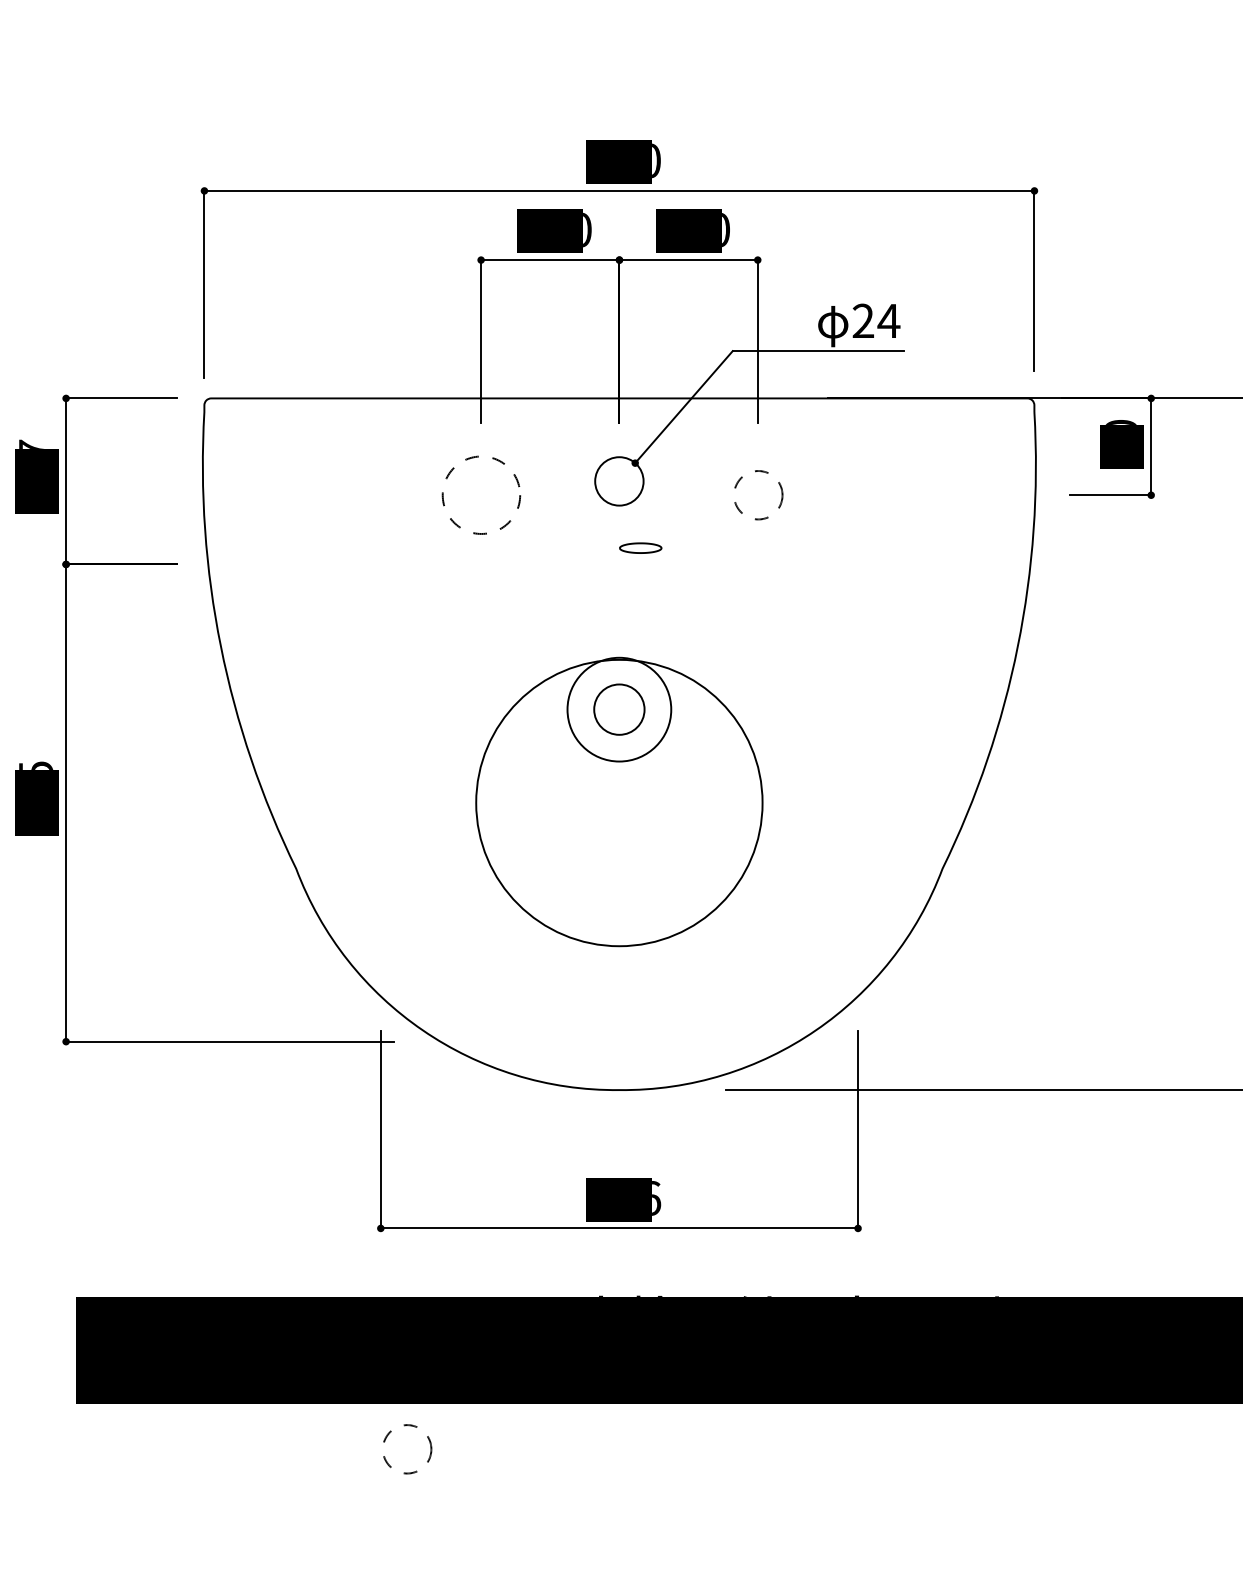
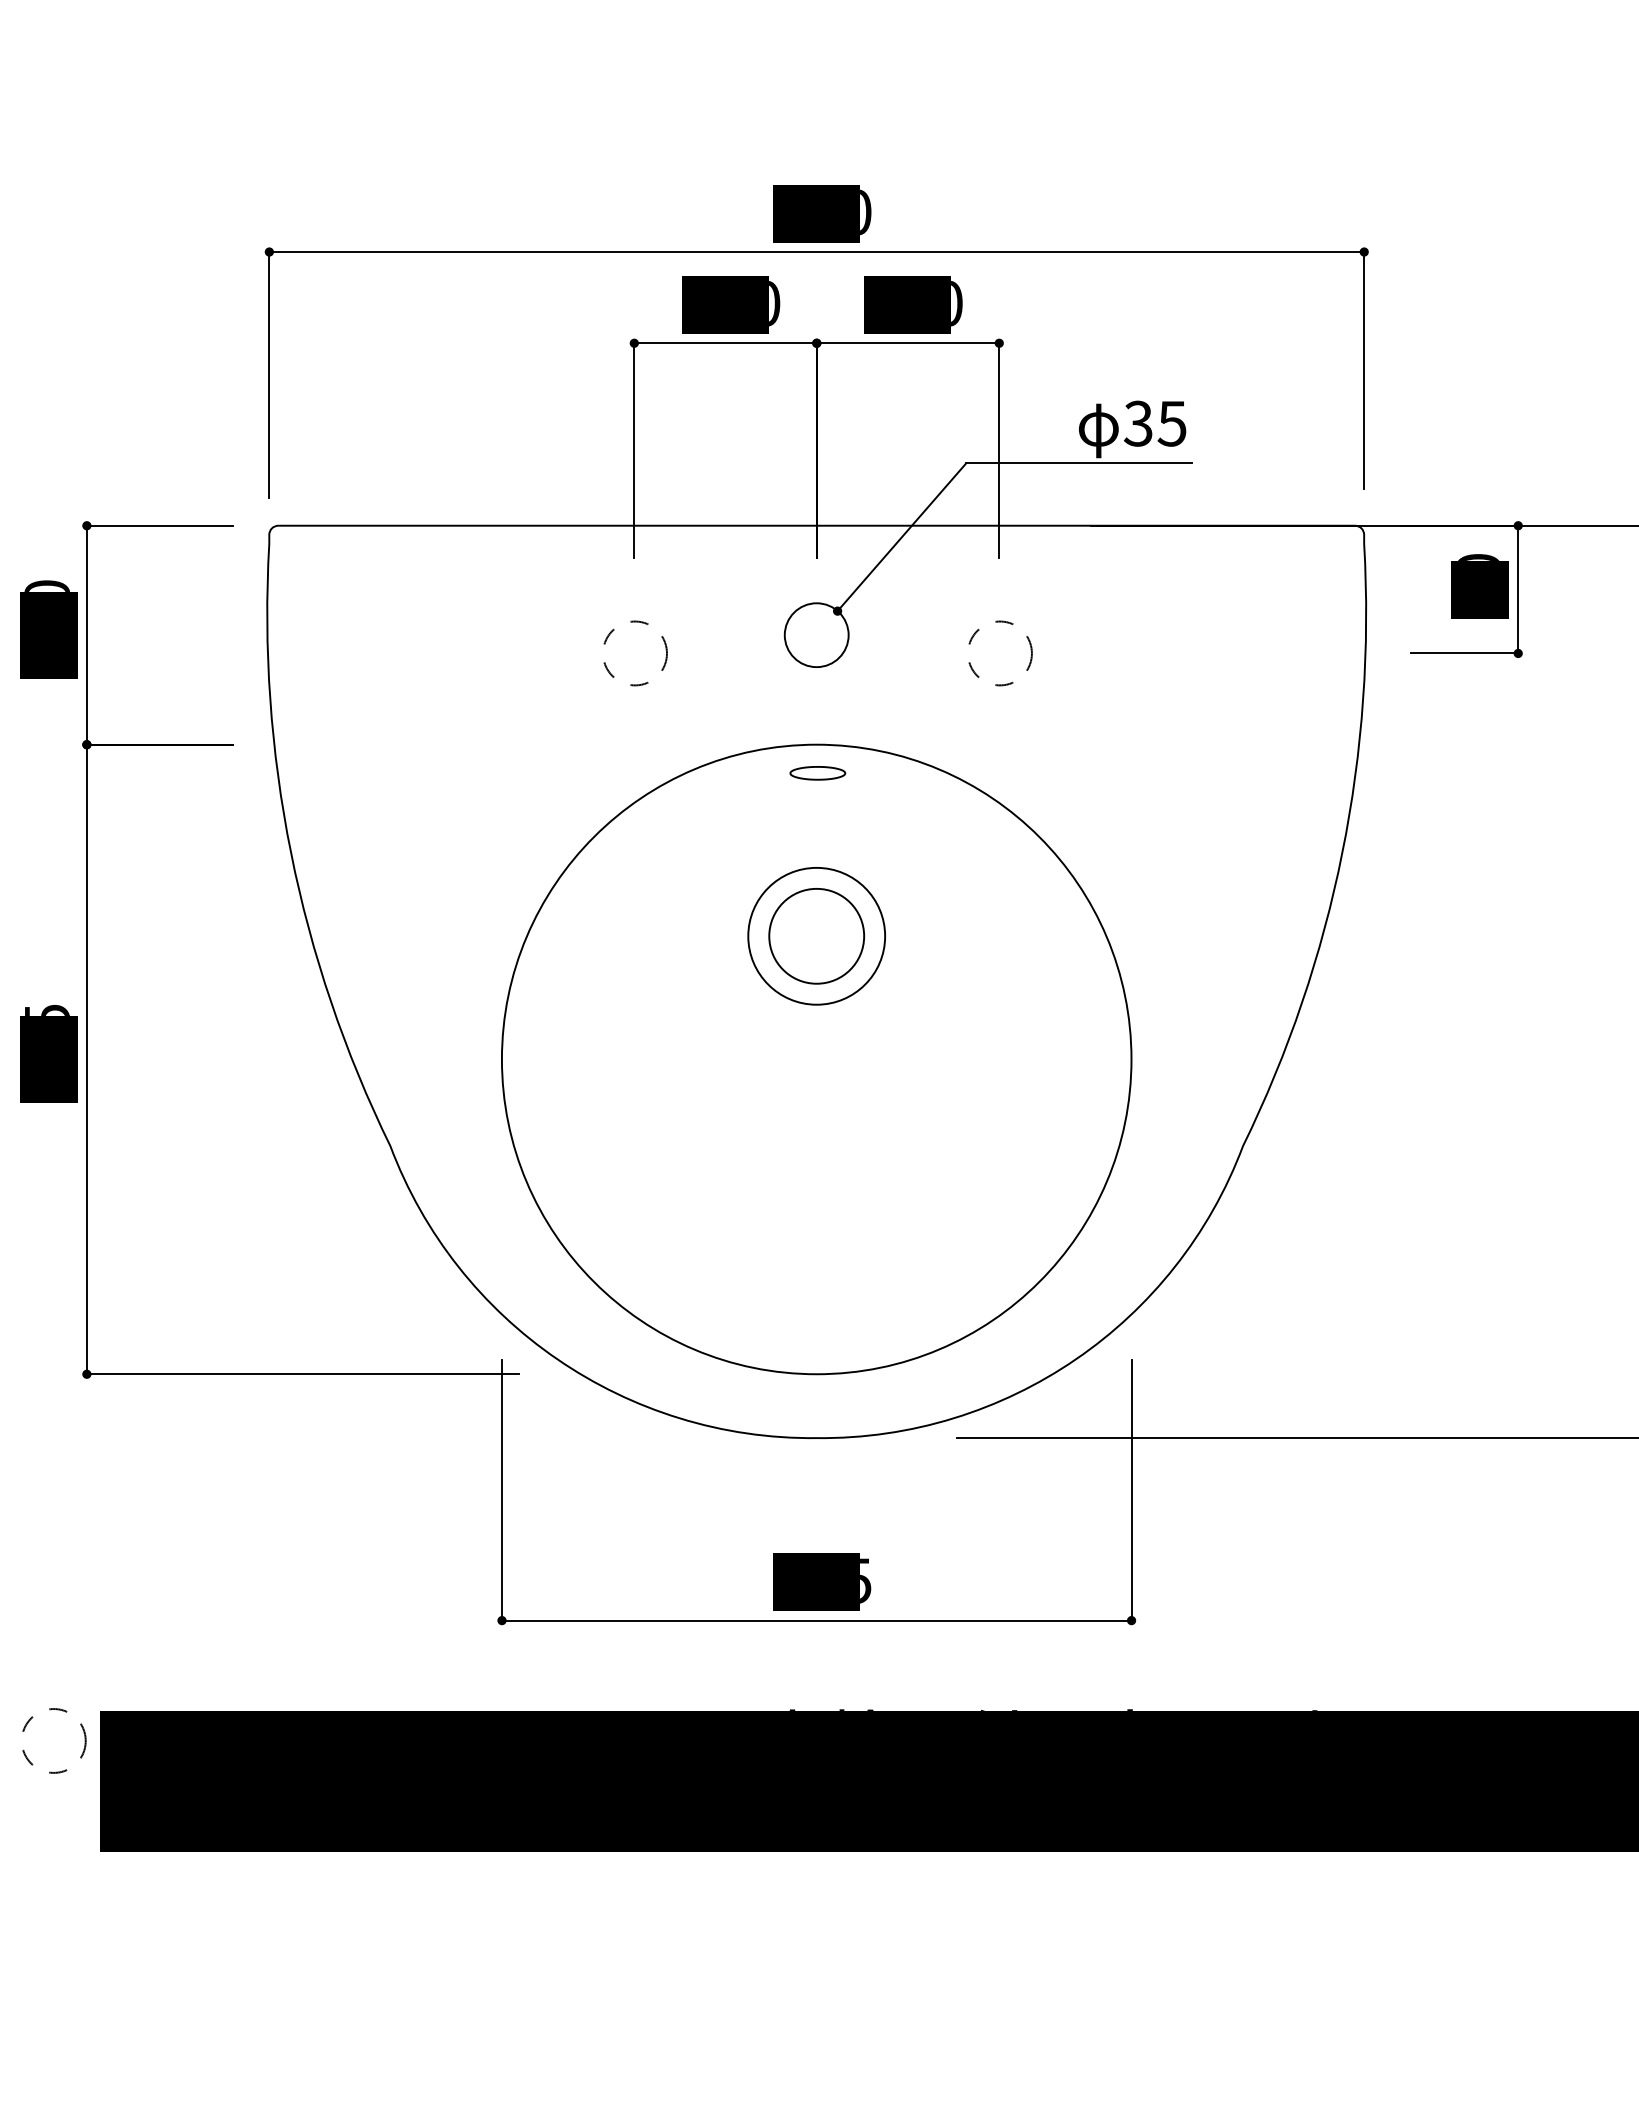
text: (876, 320) -> (1155, 423), 24 -> 35
text: (35, 443) -> (46, 585), 167 -> 120
circle: (482, 495) -> (635, 653), size x0.62
part: (640, 548) -> (817, 773), moved
circle: (619, 709) -> (816, 935), size x1.43
circle: (619, 803) -> (816, 1059), size x1.67
text: (656, 1198) -> (865, 1580), 206 -> 345
circle: (407, 1448) -> (54, 1740), moved

